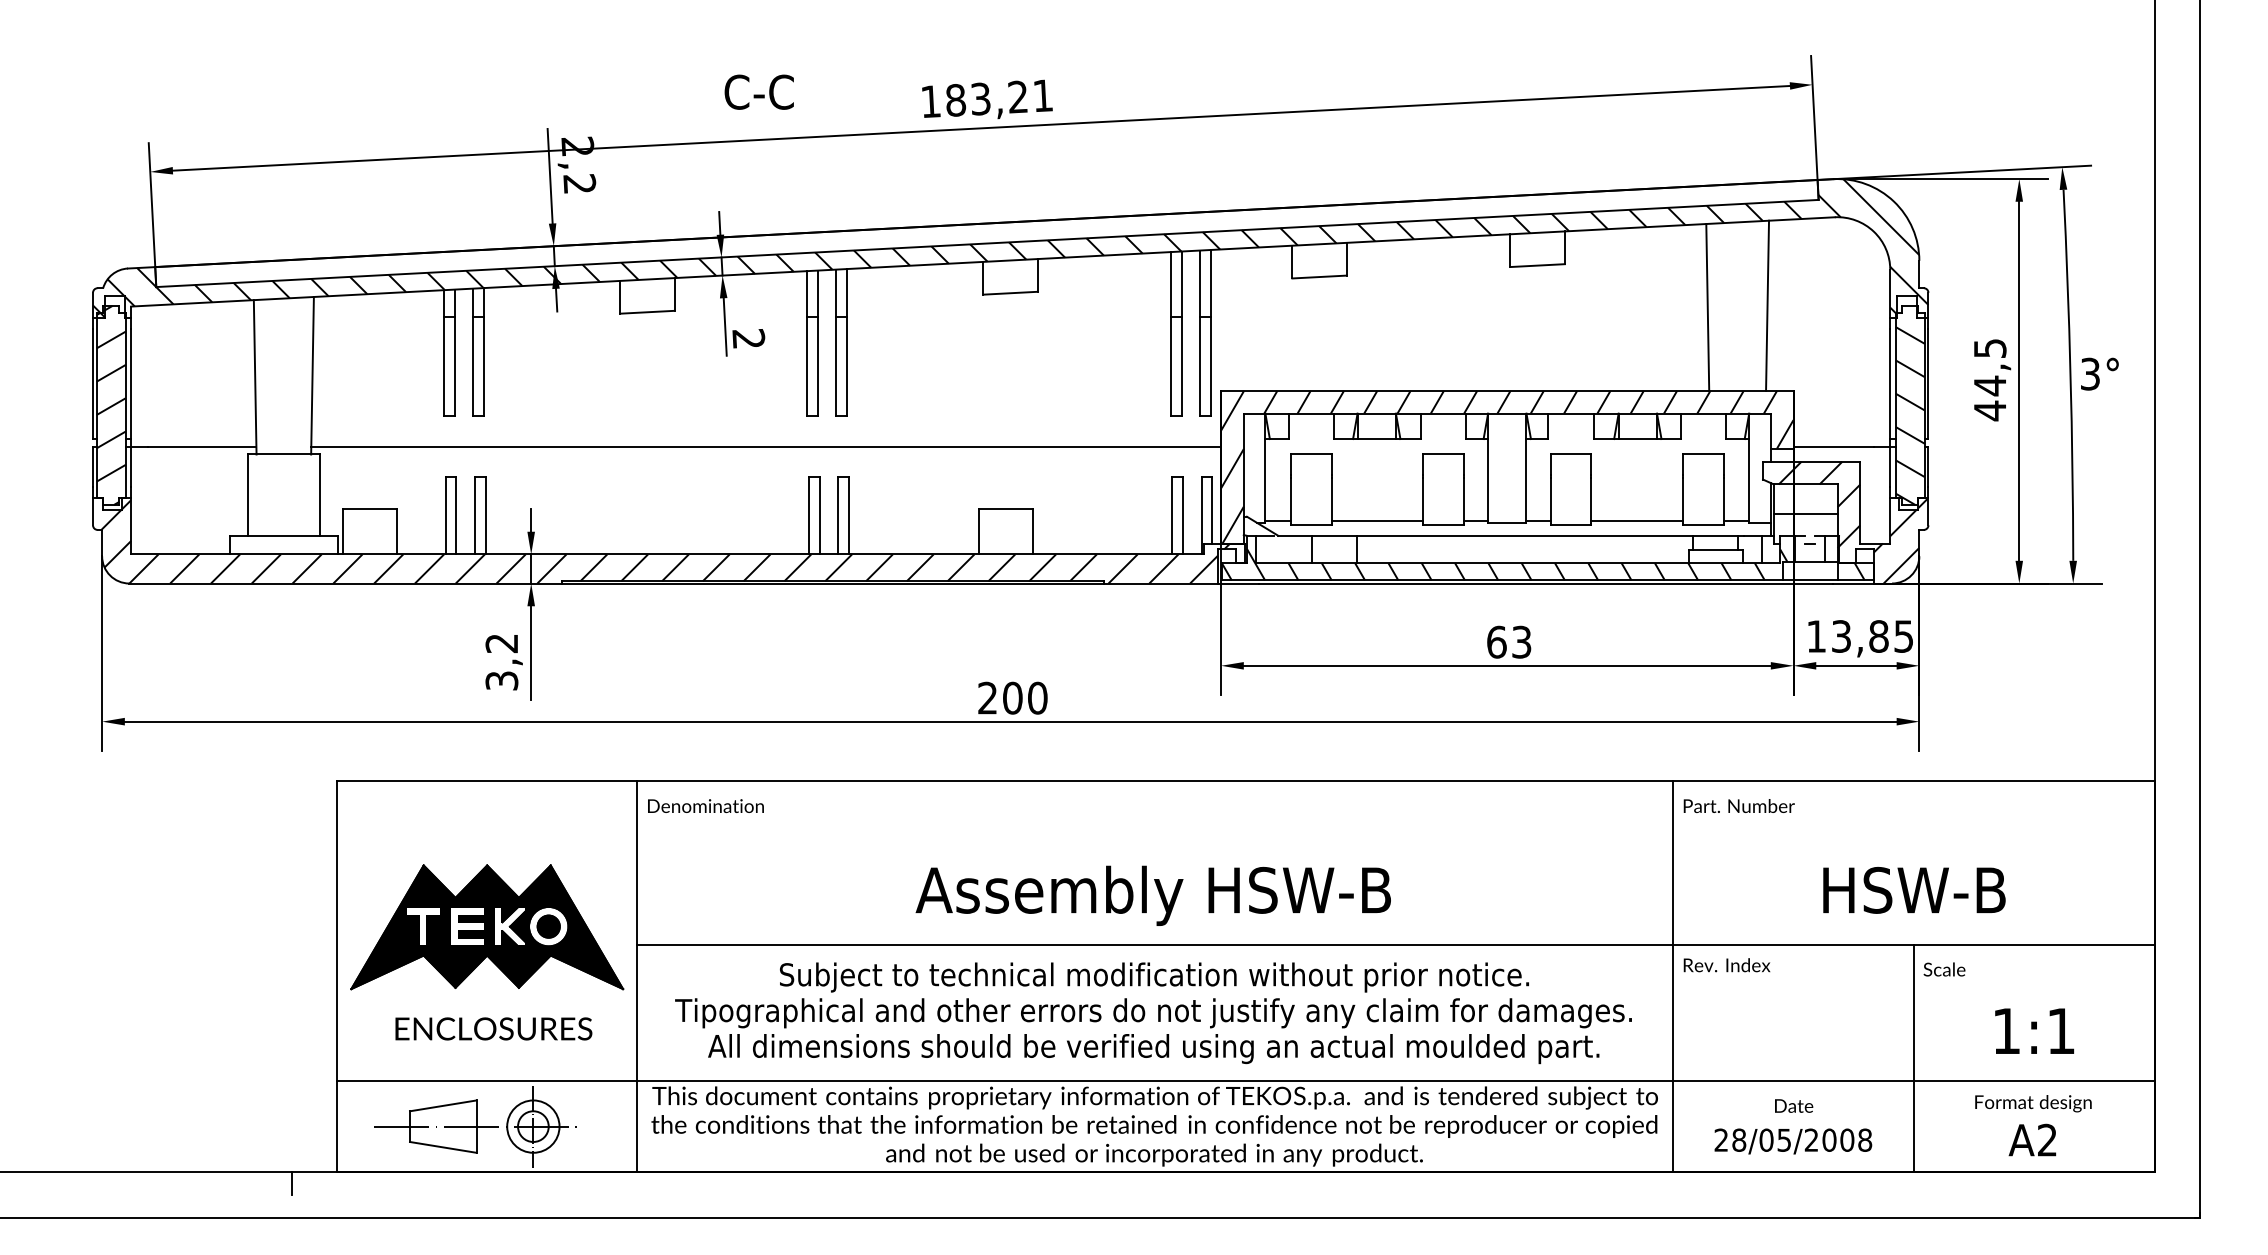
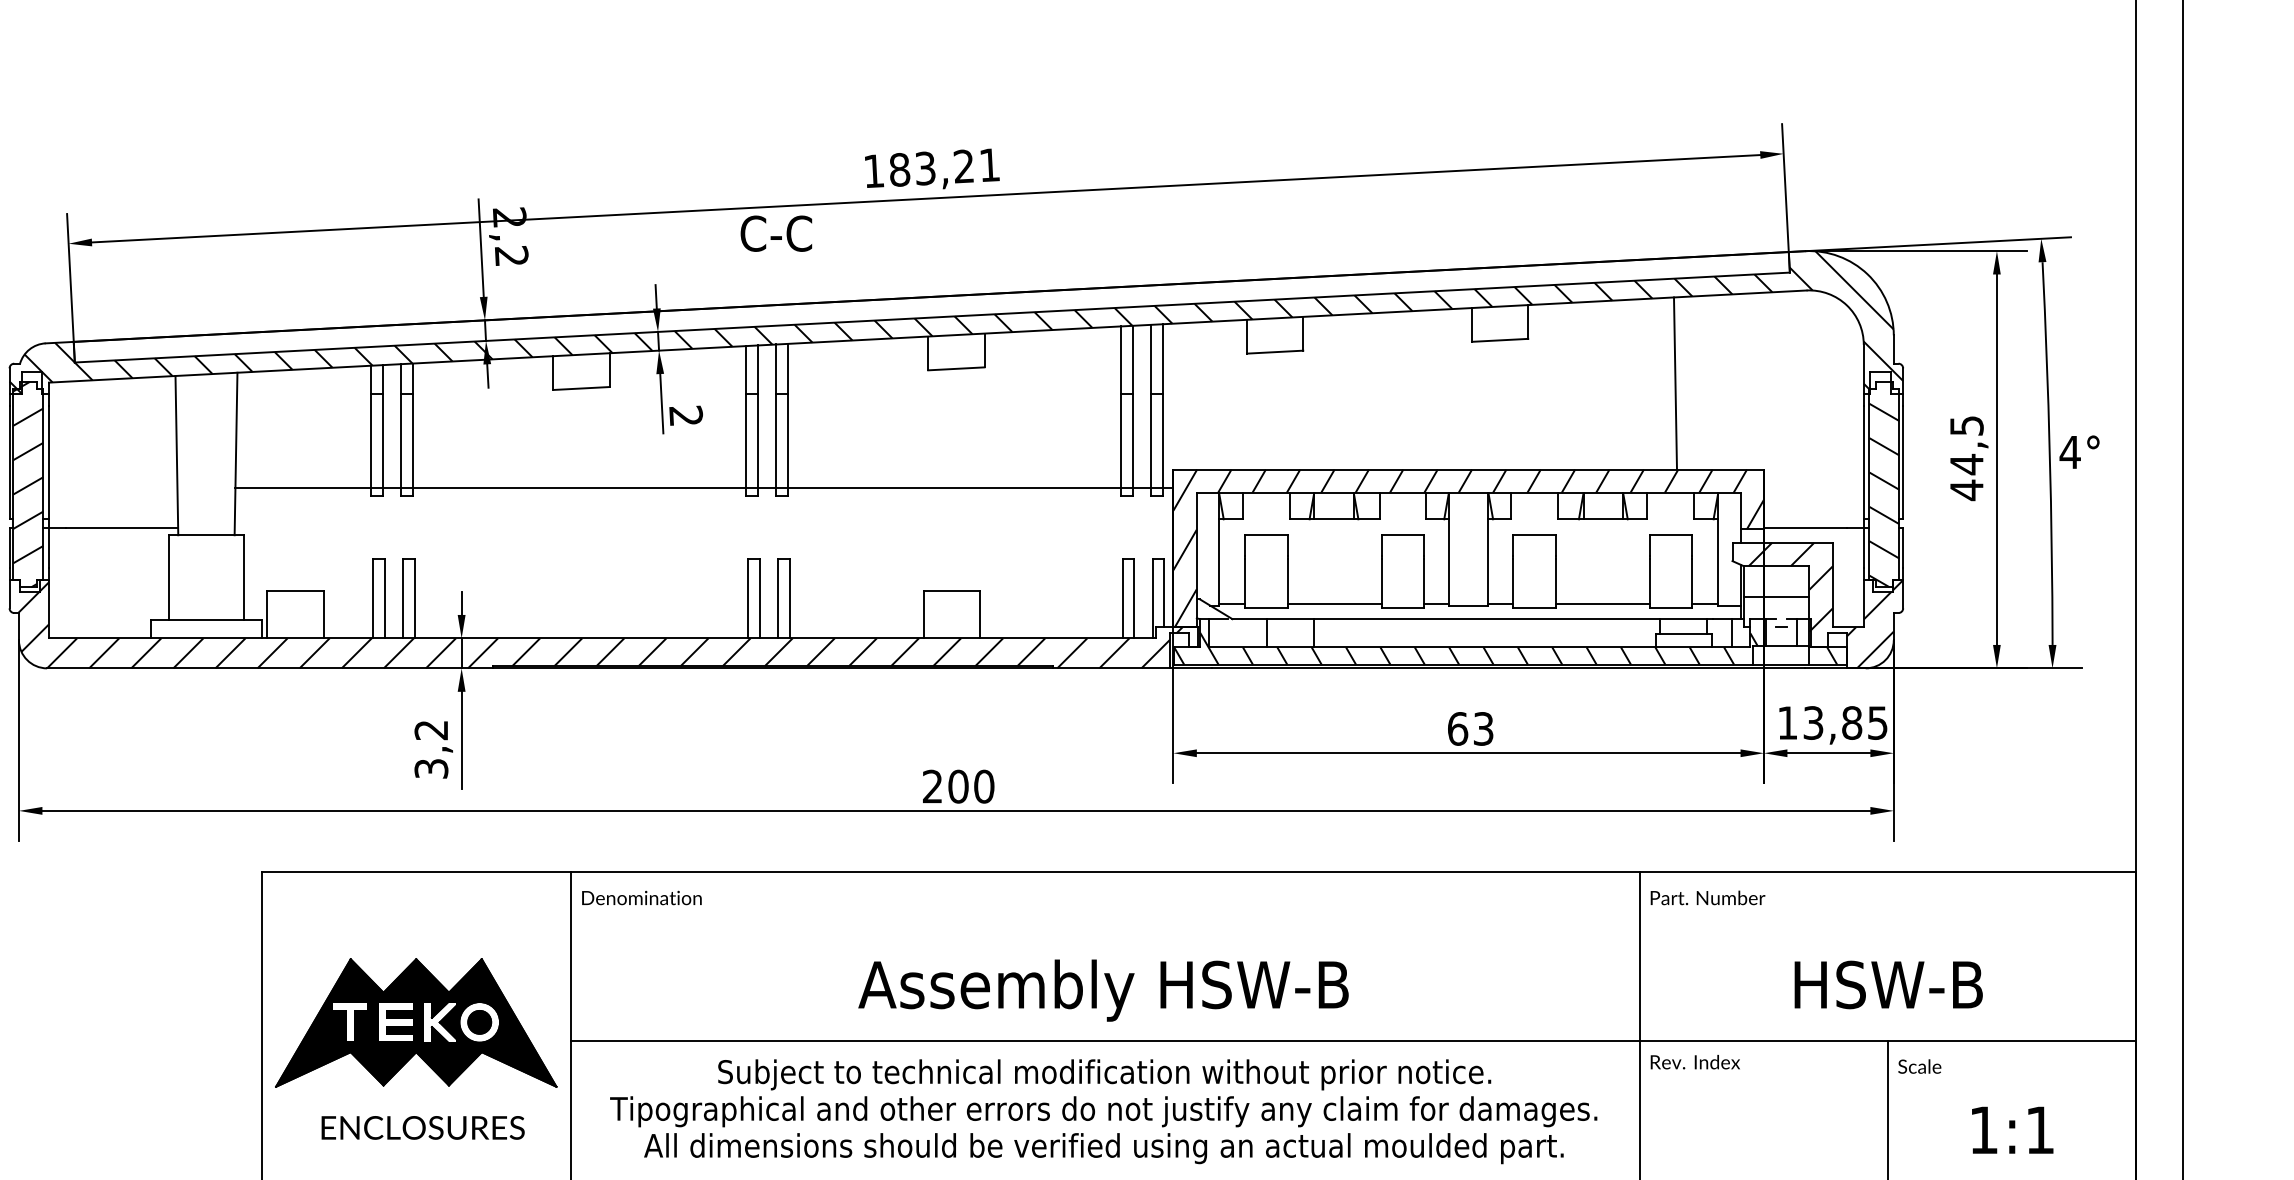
text: (758, 91) -> (775, 232), moved
line: (1767, 305) -> (1737, 381), removed
text: (2090, 373) -> (2070, 451), 3° -> 4°
line: (766, 447) -> (704, 487), moved

